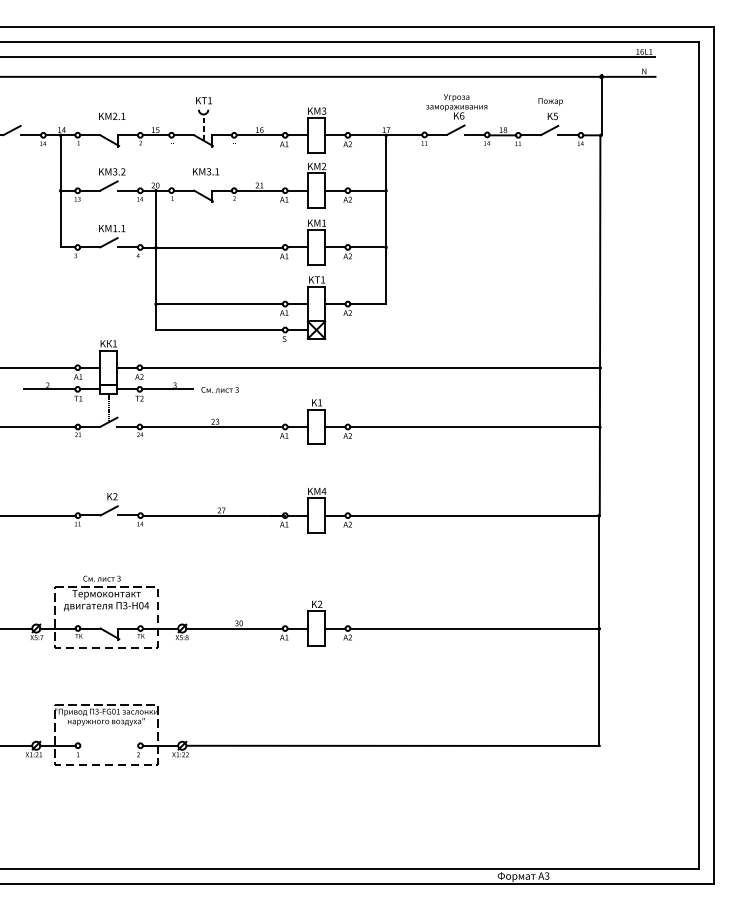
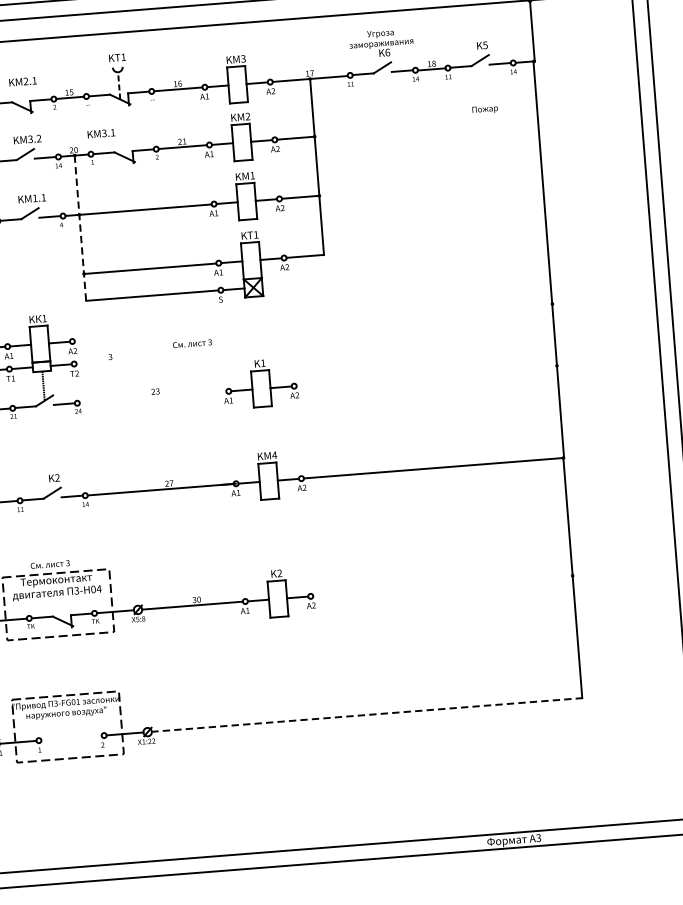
text: (550, 101) -> (484, 109), moved
text: (206, 171) -> (101, 133), moved
line: (155, 260) -> (79, 228), solid -> dashed
line: (371, 367) -> (313, 322), removed
line: (167, 389) -> (103, 361), removed
text: (219, 389) -> (191, 343), moved
line: (212, 427) -> (153, 397), removed
line: (474, 427) -> (426, 376), removed
line: (474, 628) -> (442, 585), removed
line: (392, 745) -> (366, 714), solid -> dashed

